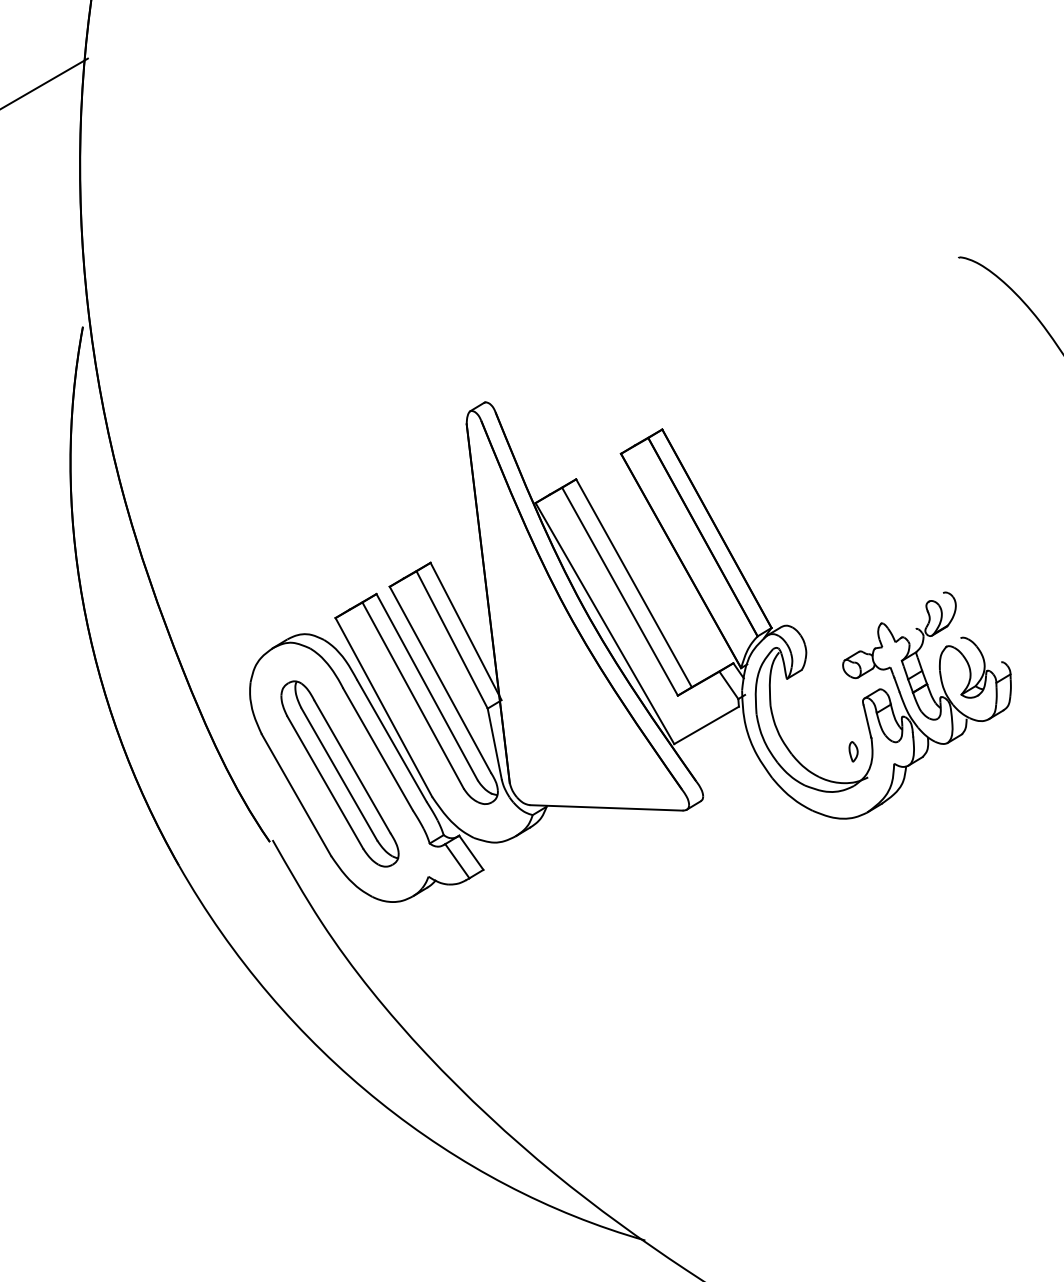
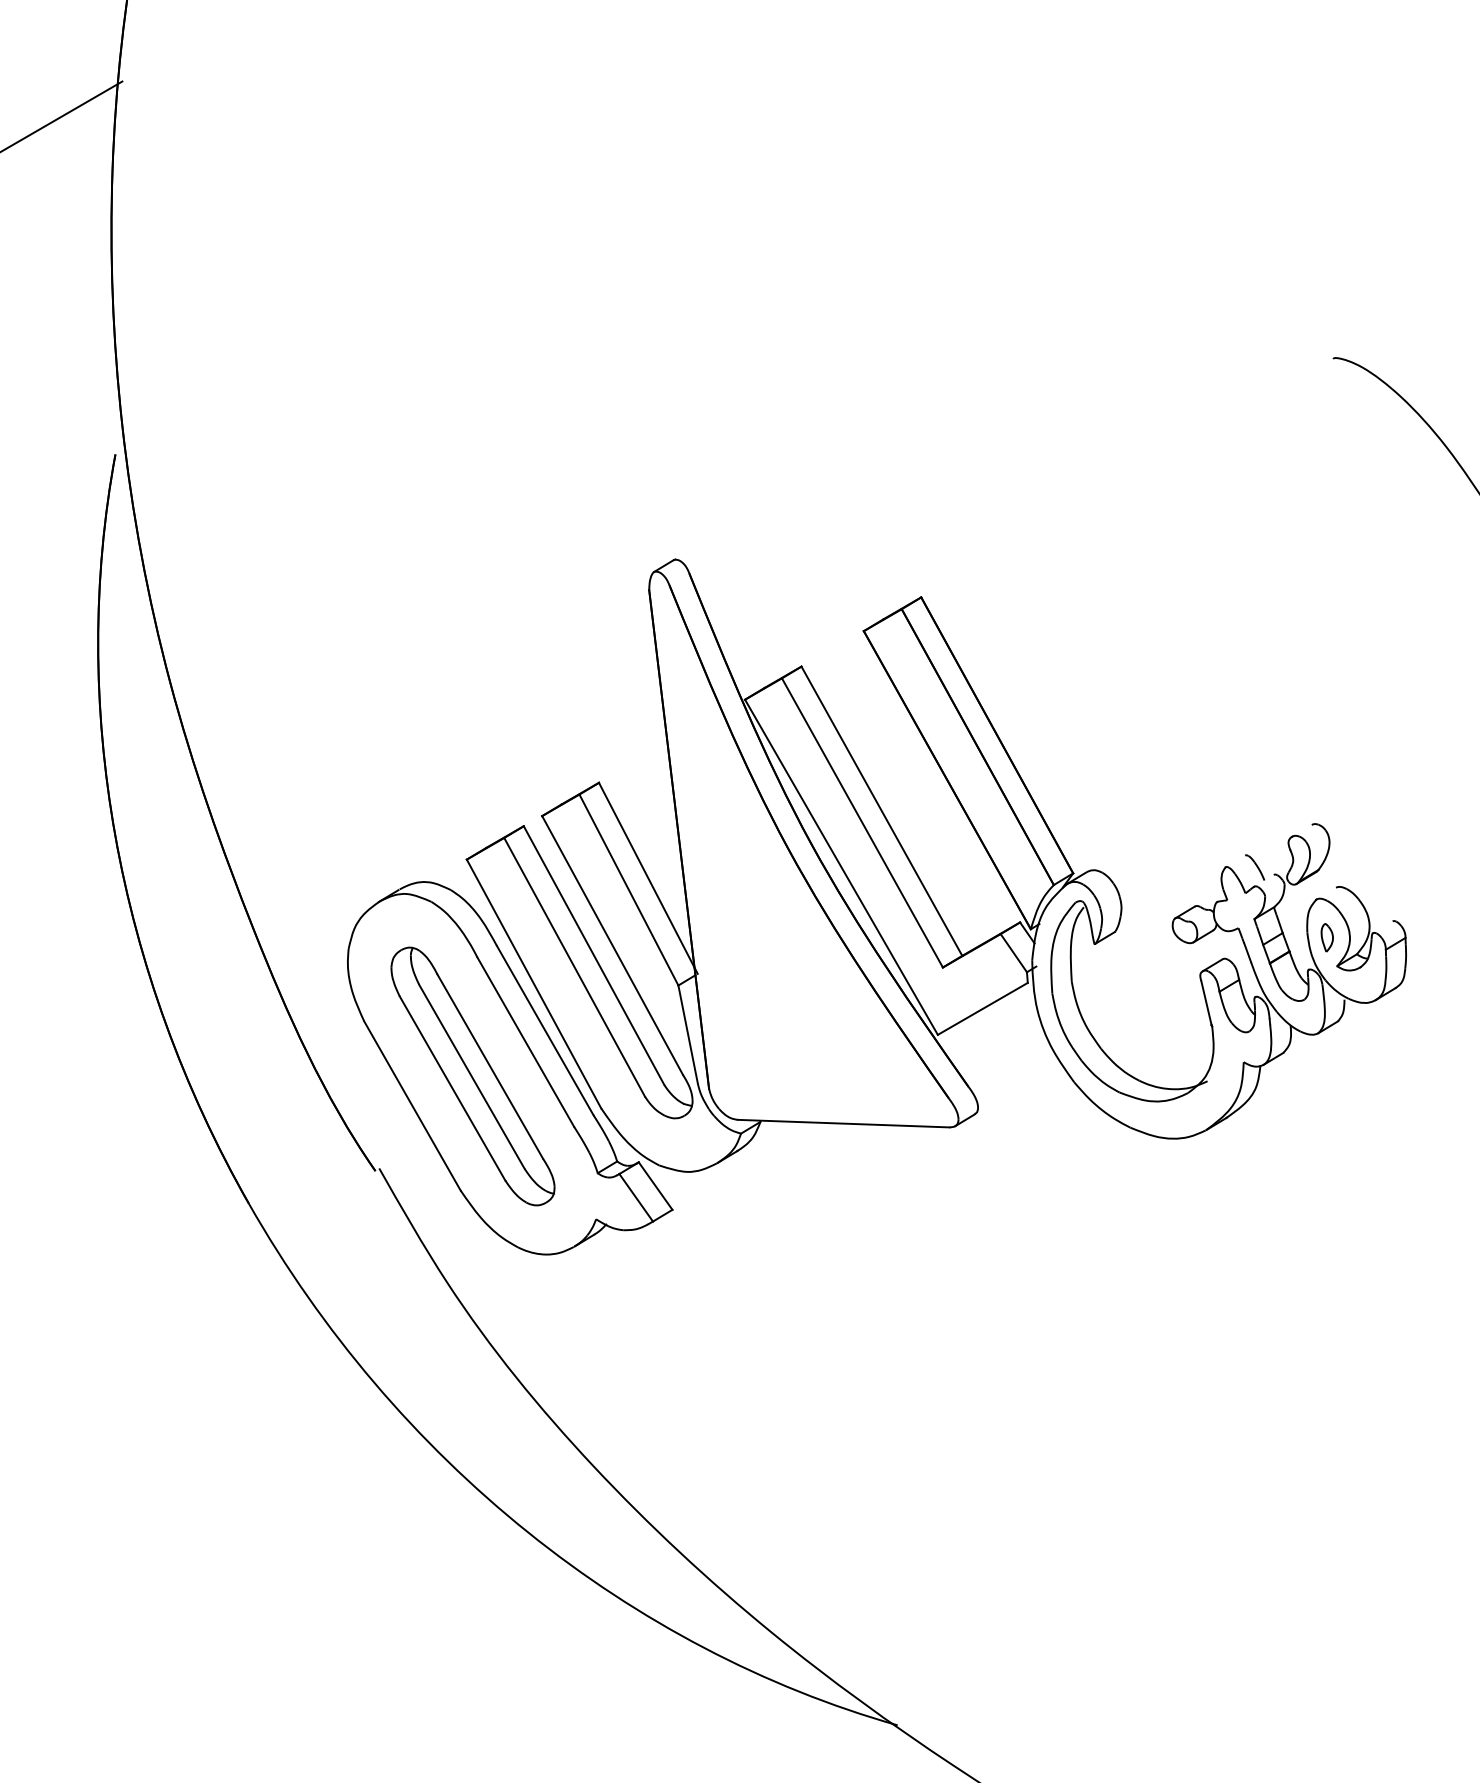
part: (902, 623) -> (1255, 867), added
part: (853, 751) -> (1326, 937), moved

